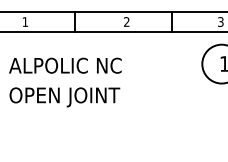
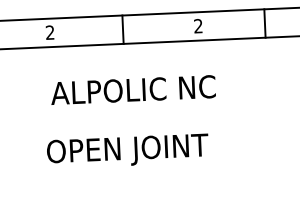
text: (24, 21) -> (48, 31), 1 -> 2
text: (65, 65) -> (133, 89), moved
text: (64, 97) -> (127, 151), moved

